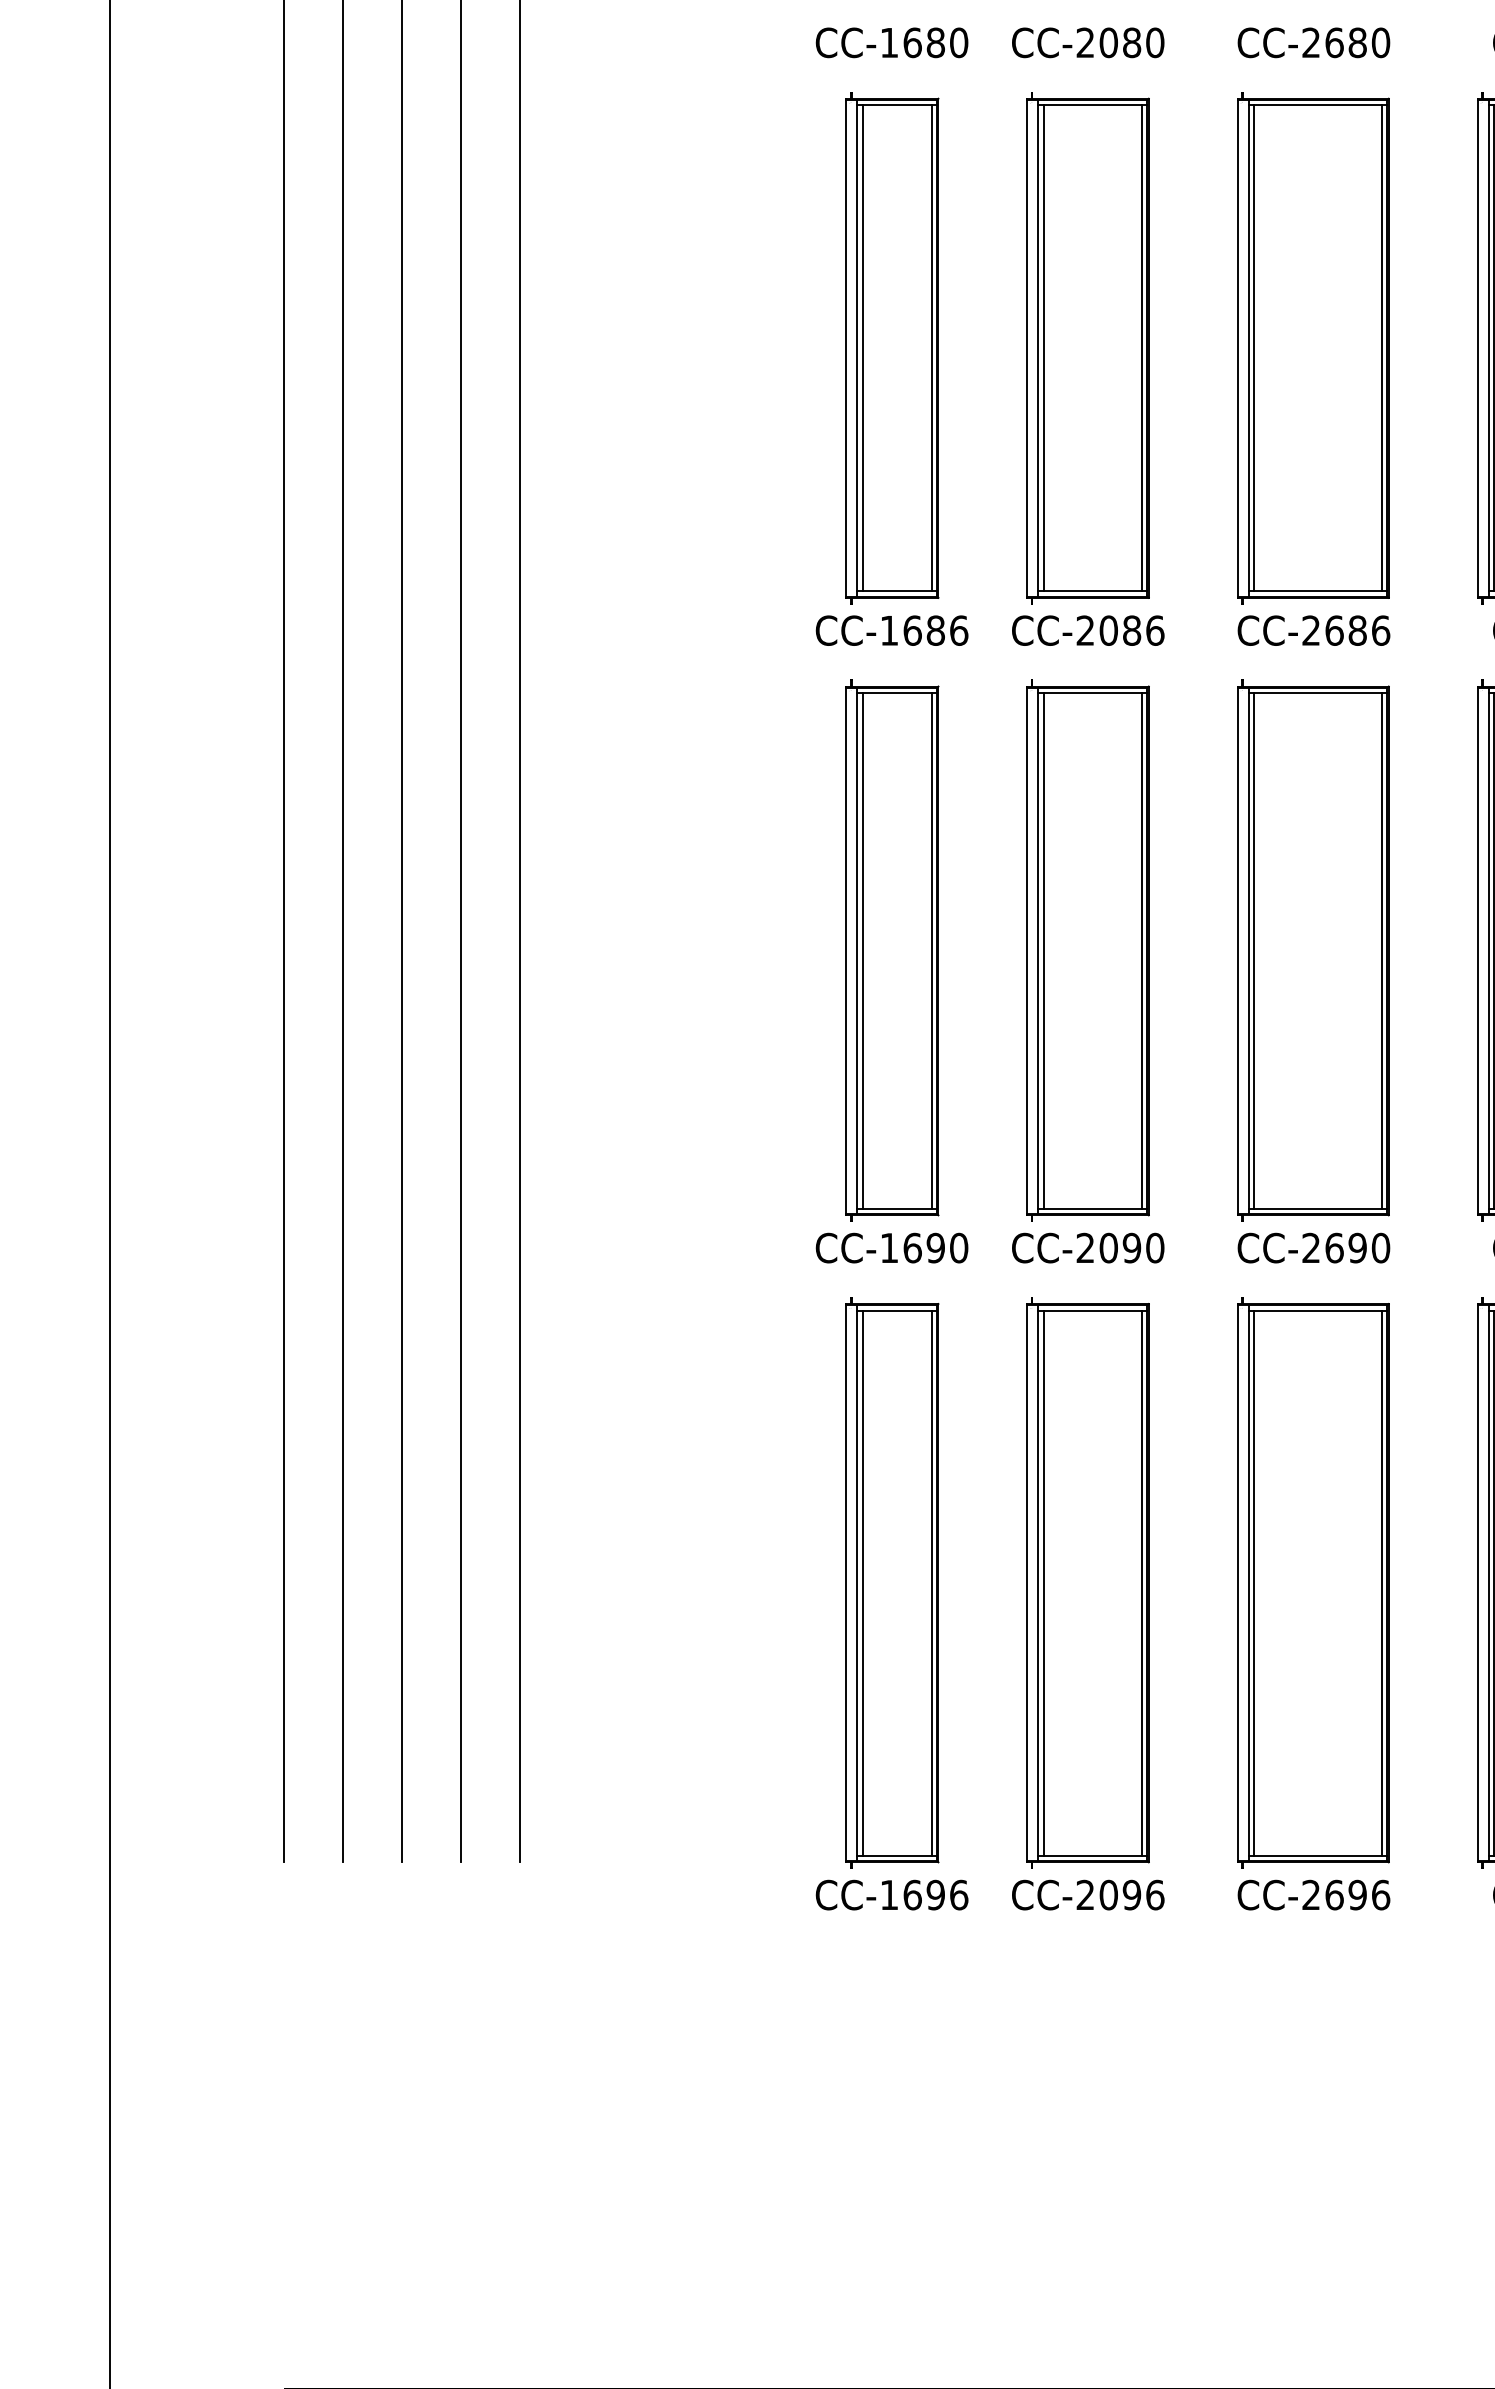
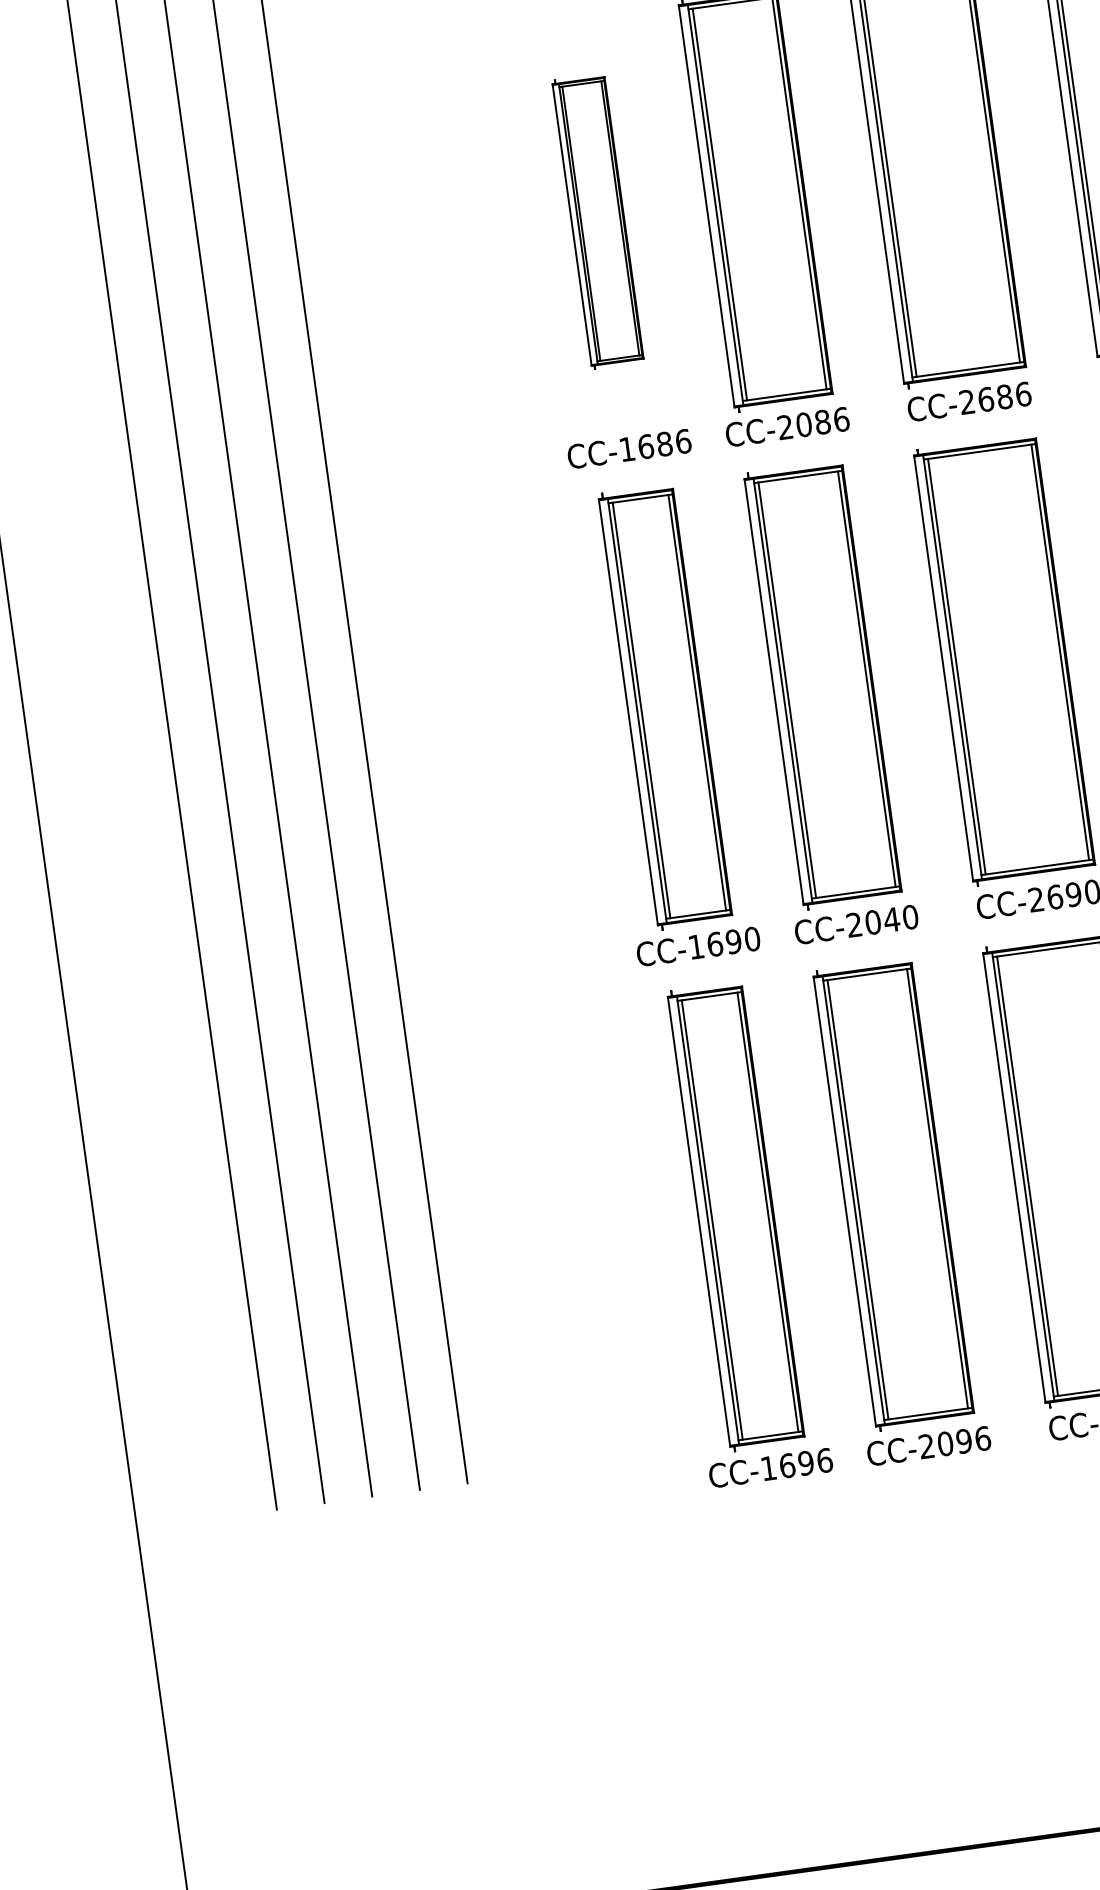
part: (892, 348) -> (598, 221), size x0.7
text: (1131, 1247) -> (891, 919), CC-2090 -> CC-2040

